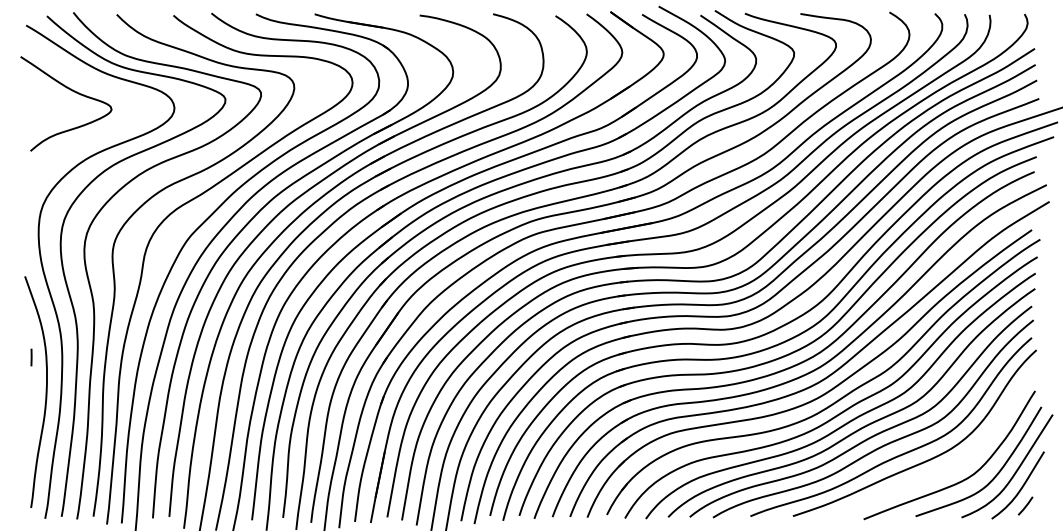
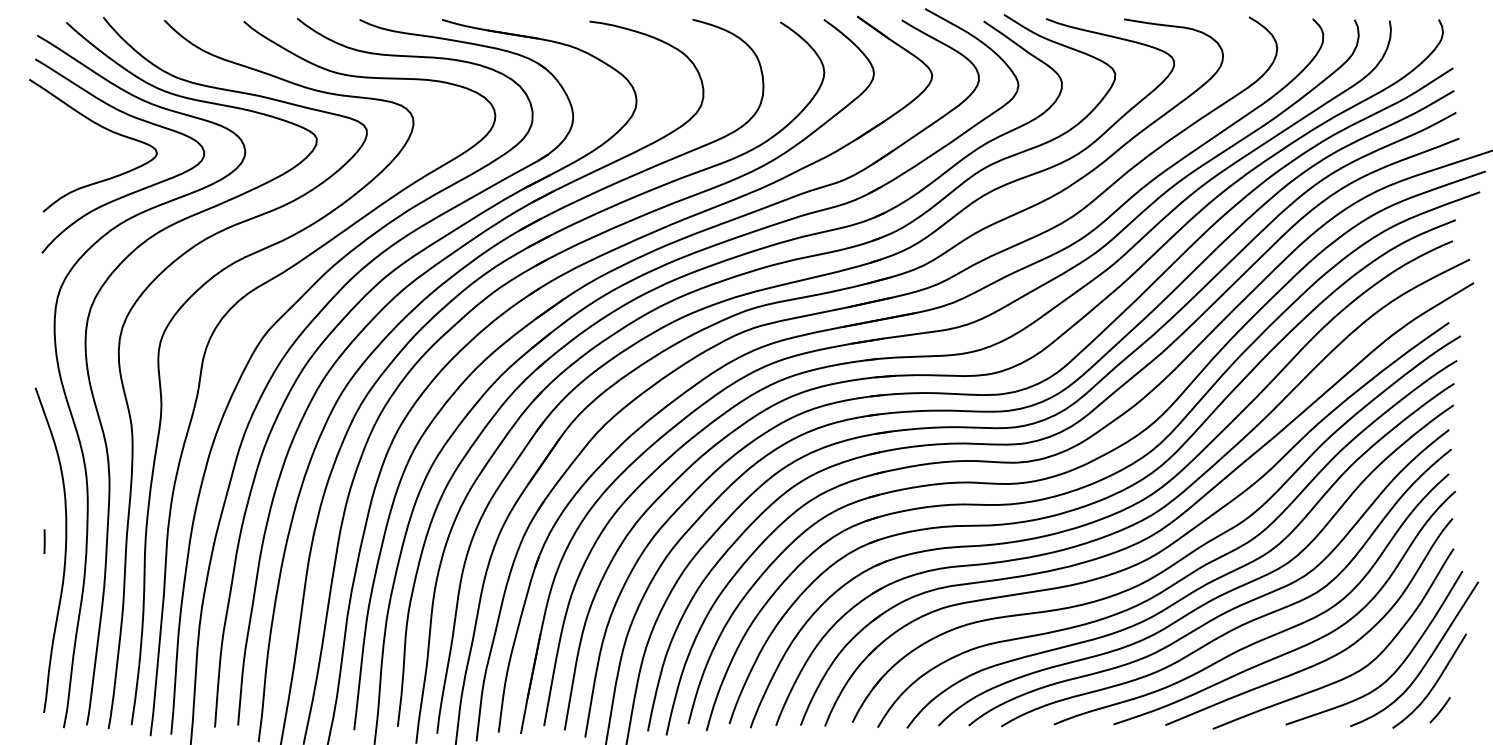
curve: (94, 136) -> (133, 191), added
line: (31, 357) -> (44, 541), moved
curve: (946, 468) -> (1328, 657), added

